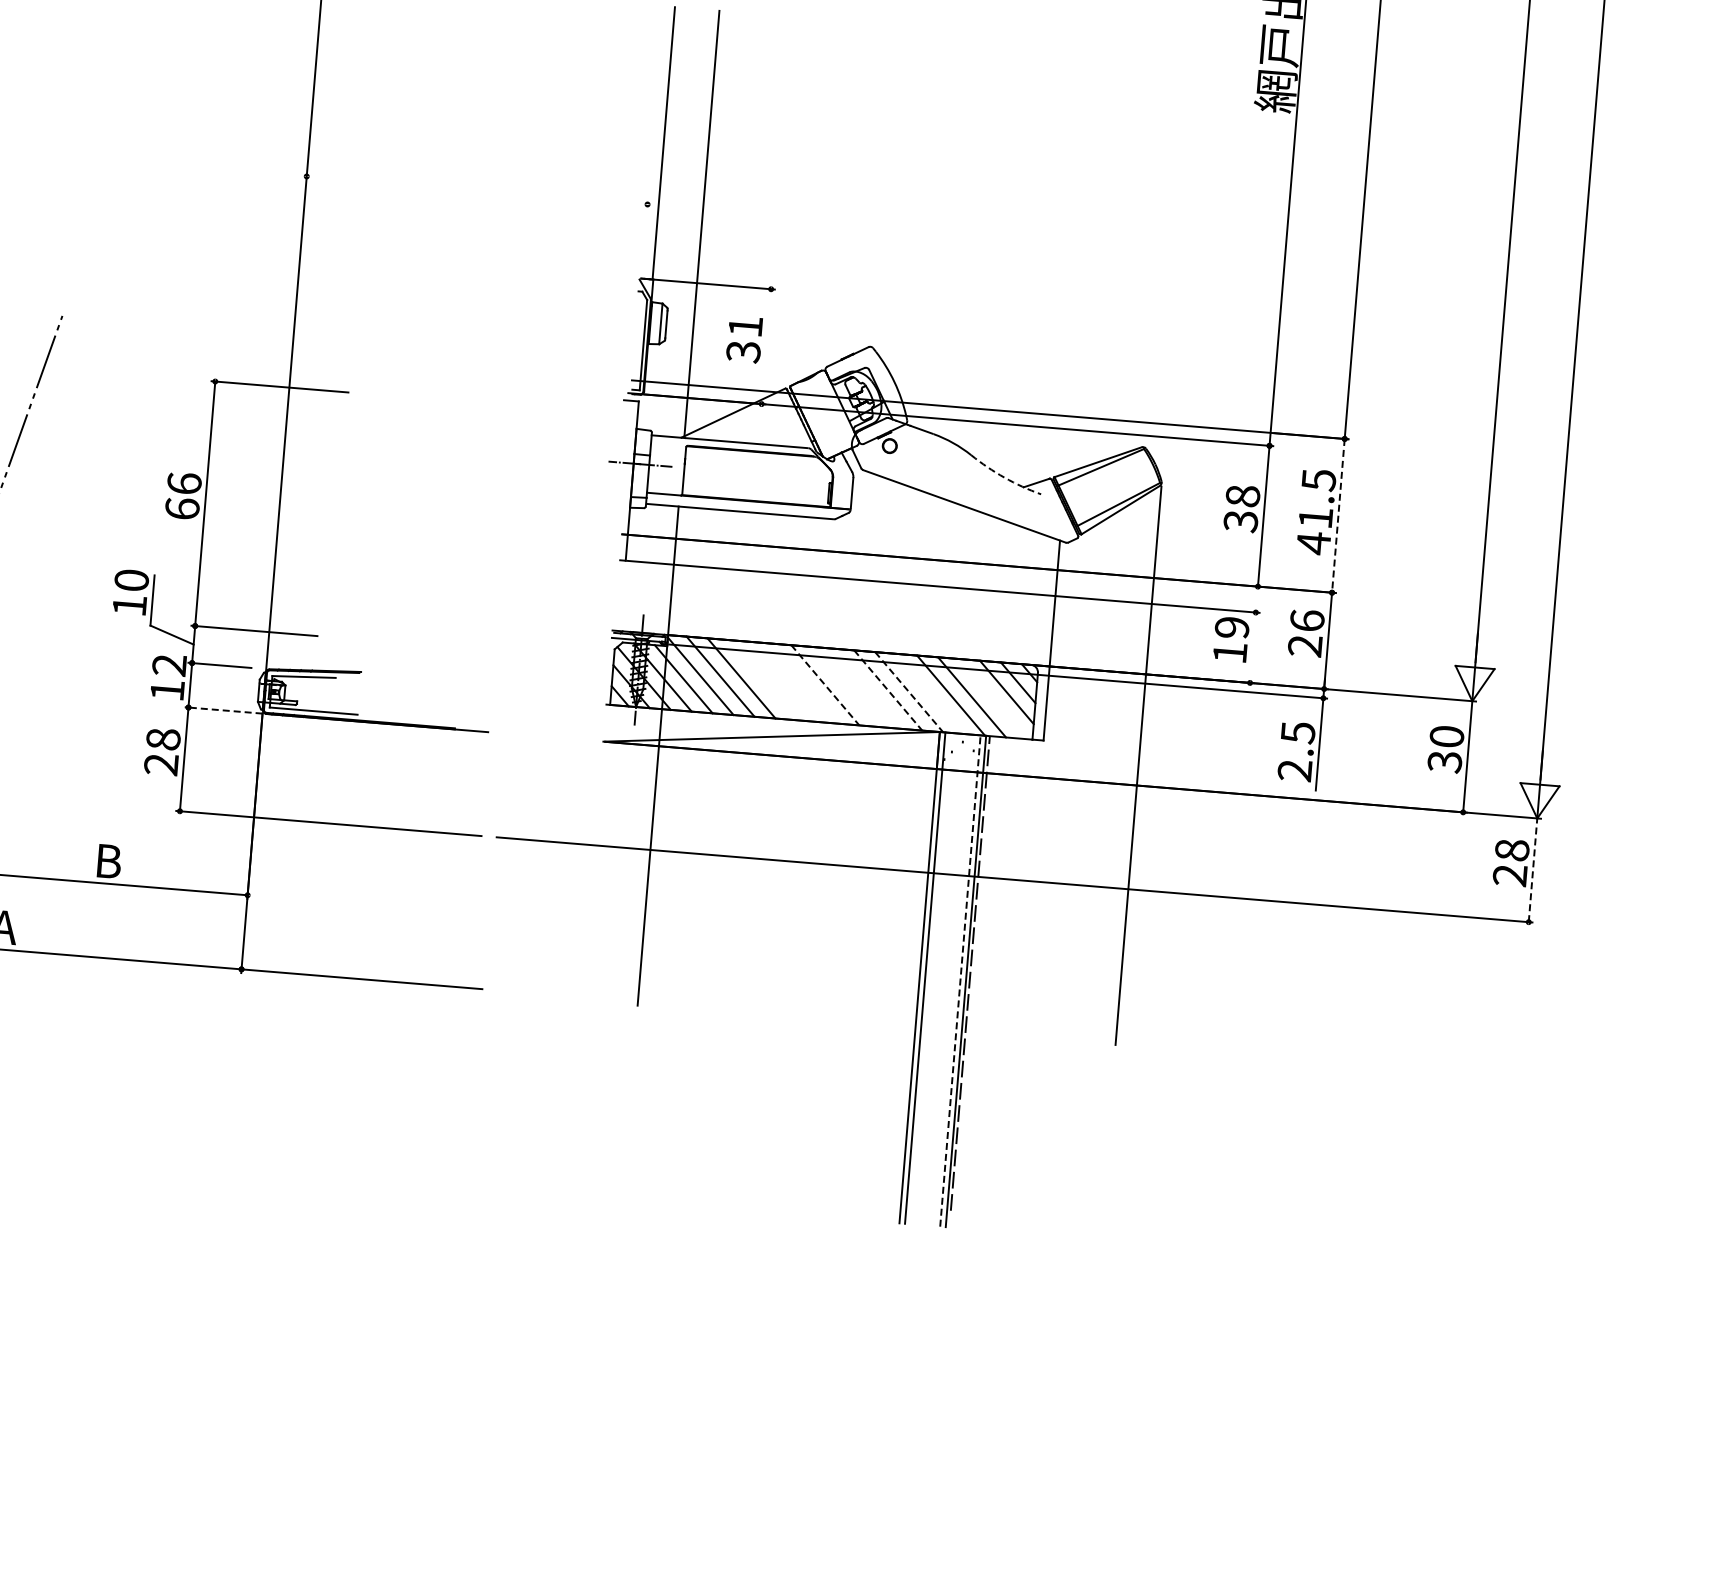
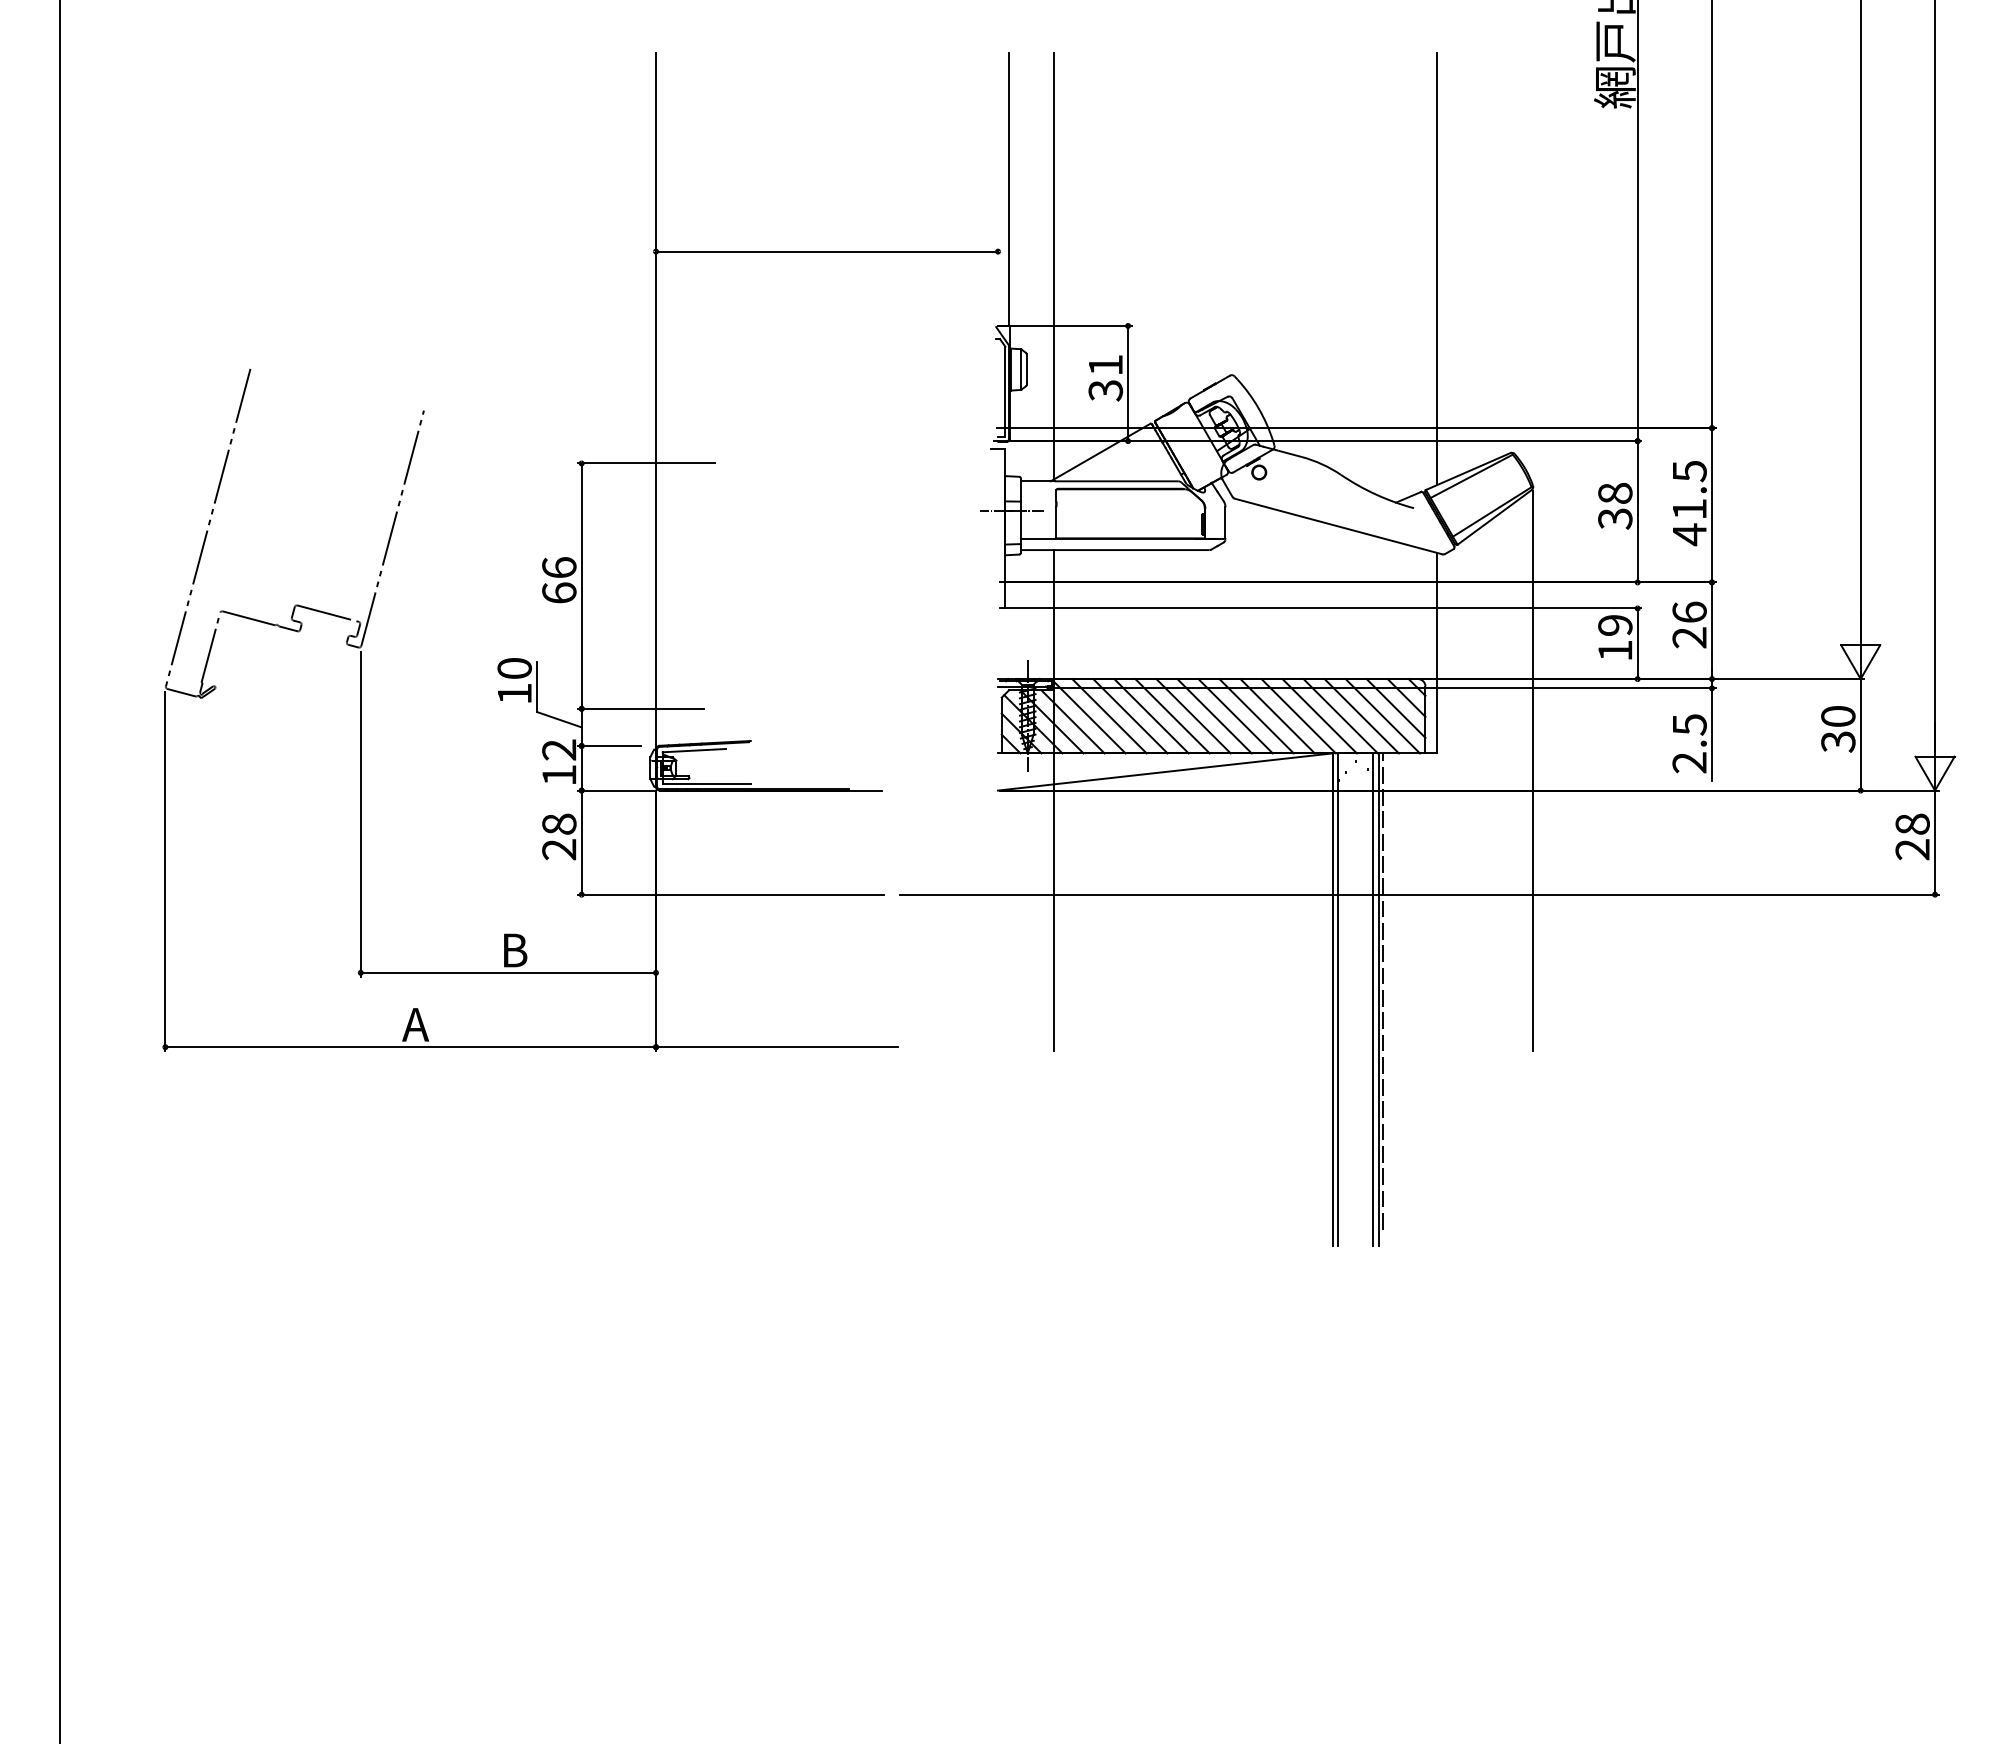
line: (477, 190) -> (827, 251), added
line: (1083, 257) -> (1436, 268), added
line: (766, 346) -> (1128, 383), added
arc: (1004, 477) -> (1376, 494), dashed -> solid
line: (1338, 516) -> (1712, 505), dashed -> solid
line: (1252, 647) -> (1637, 643), added
line: (762, 680) -> (1151, 716), added
line: (783, 682) -> (1172, 716), added
line: (804, 683) -> (1193, 716), added
line: (825, 685) -> (1214, 716), dashed -> solid
line: (846, 687) -> (1235, 716), added
line: (867, 689) -> (1256, 716), added
line: (888, 690) -> (1277, 716), dashed -> solid
line: (908, 692) -> (1298, 716), dashed -> solid
line: (929, 694) -> (1319, 716), added
line: (992, 699) -> (1382, 716), added
line: (223, 710) -> (616, 790), dashed -> solid
line: (1533, 870) -> (1935, 842), dashed -> solid
line: (960, 980) -> (1373, 999), dashed -> solid

